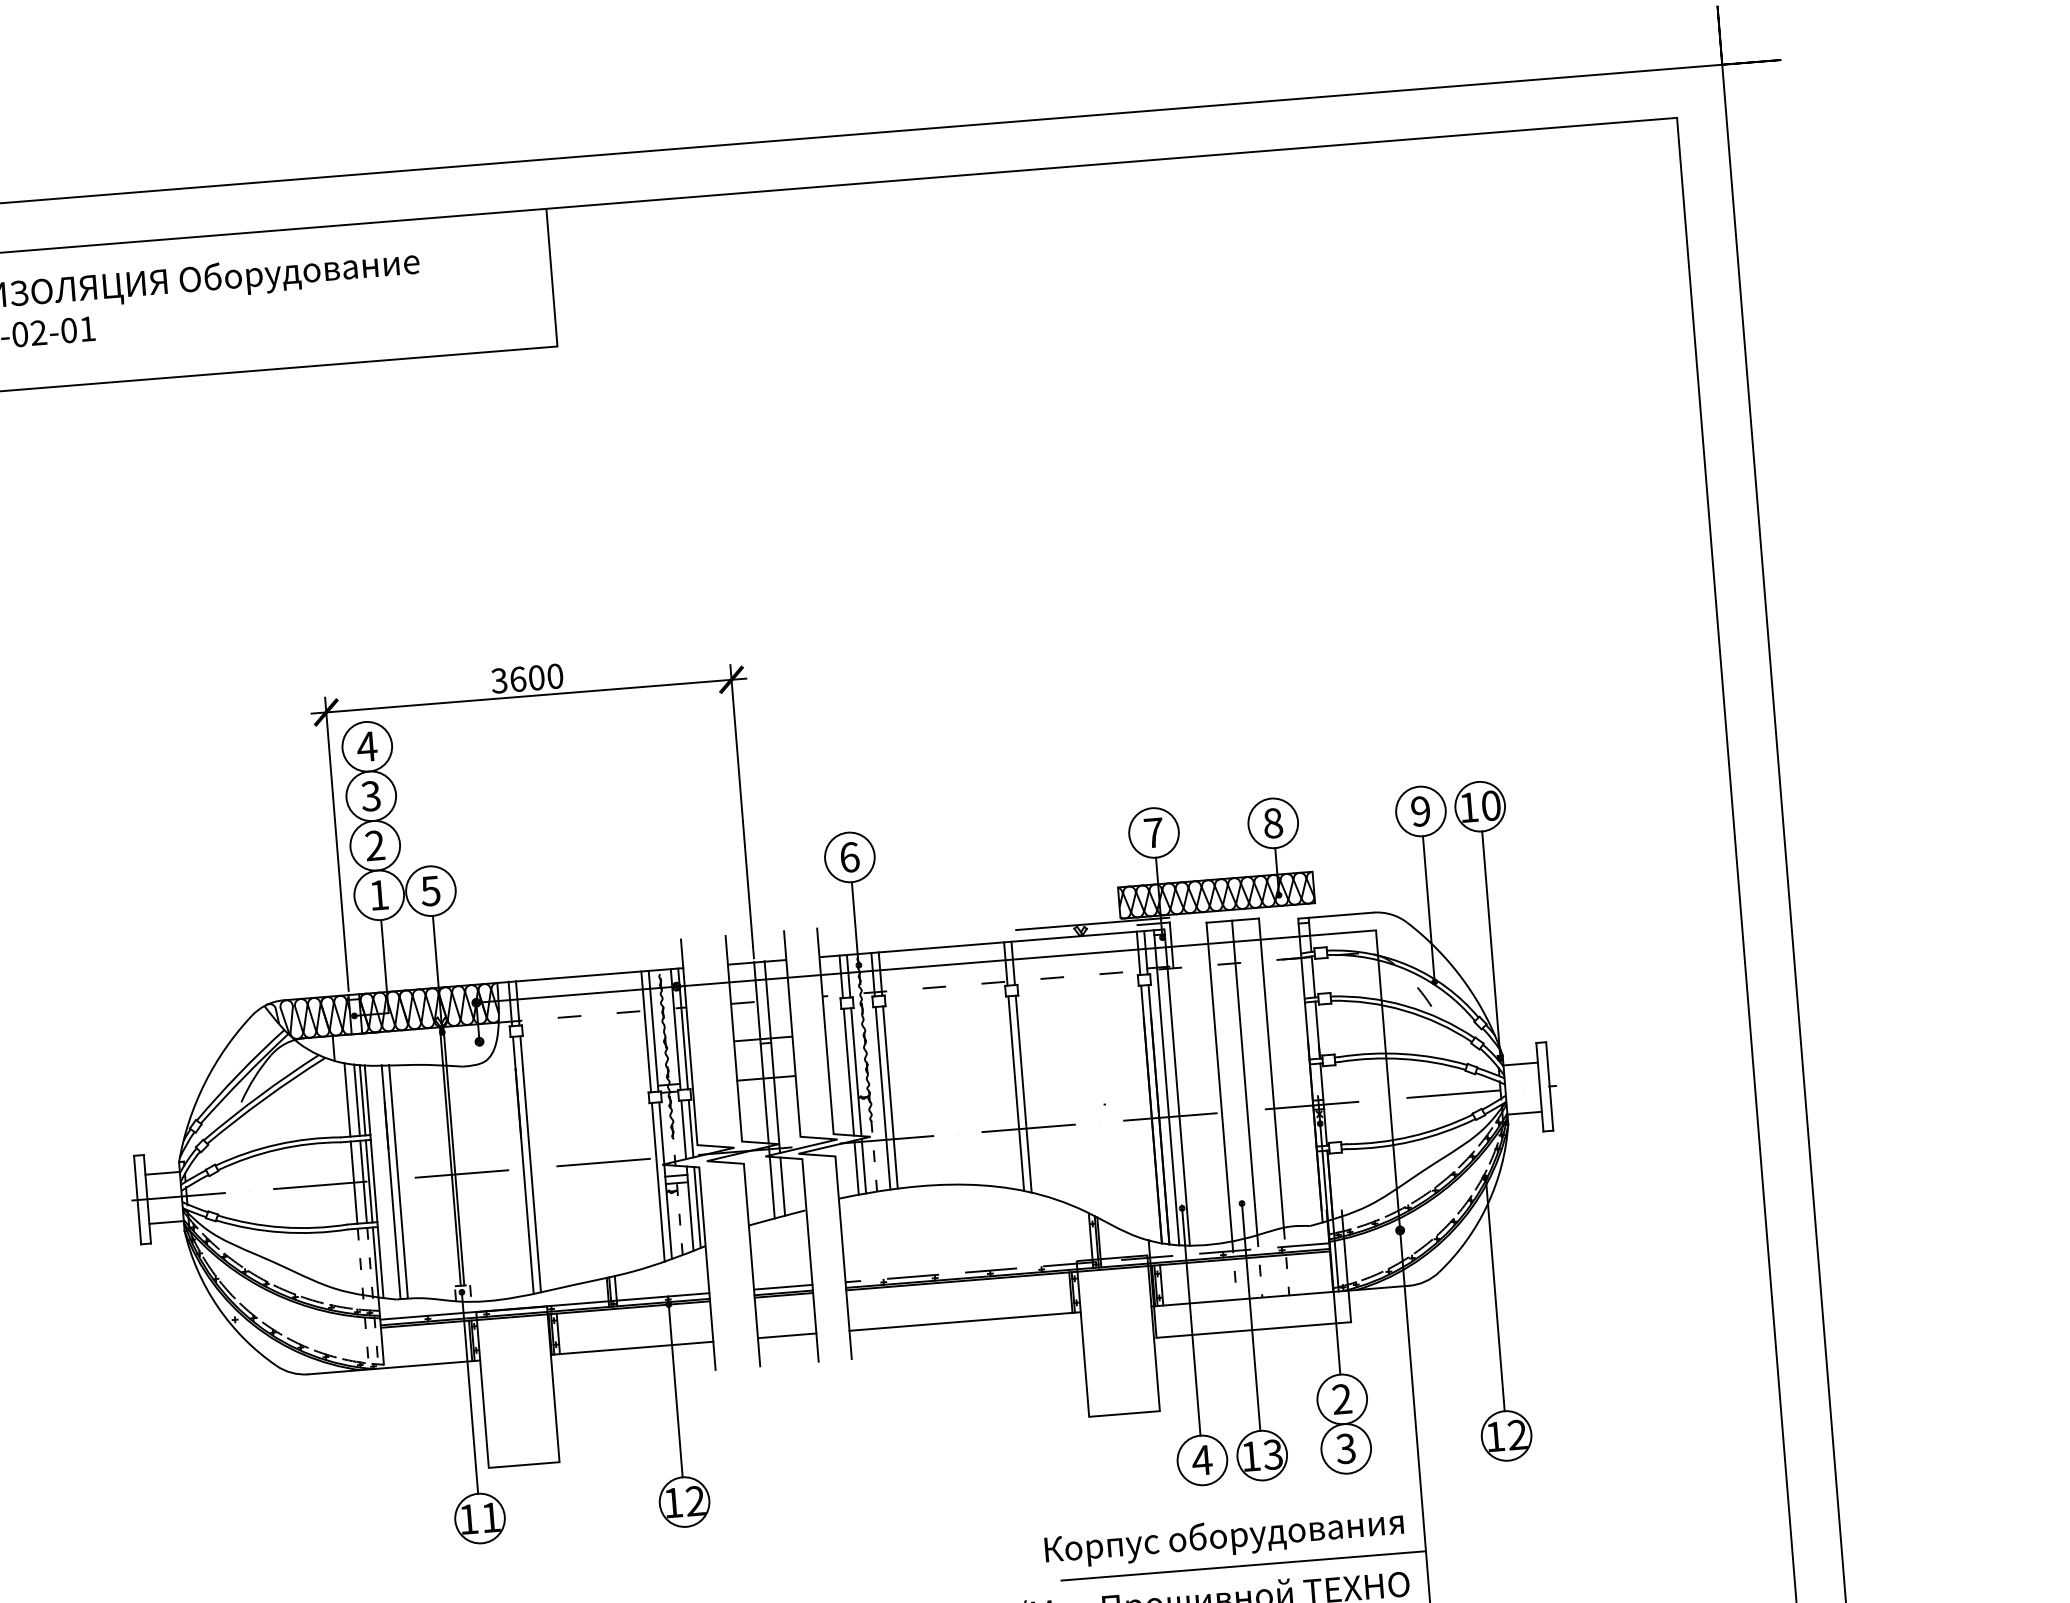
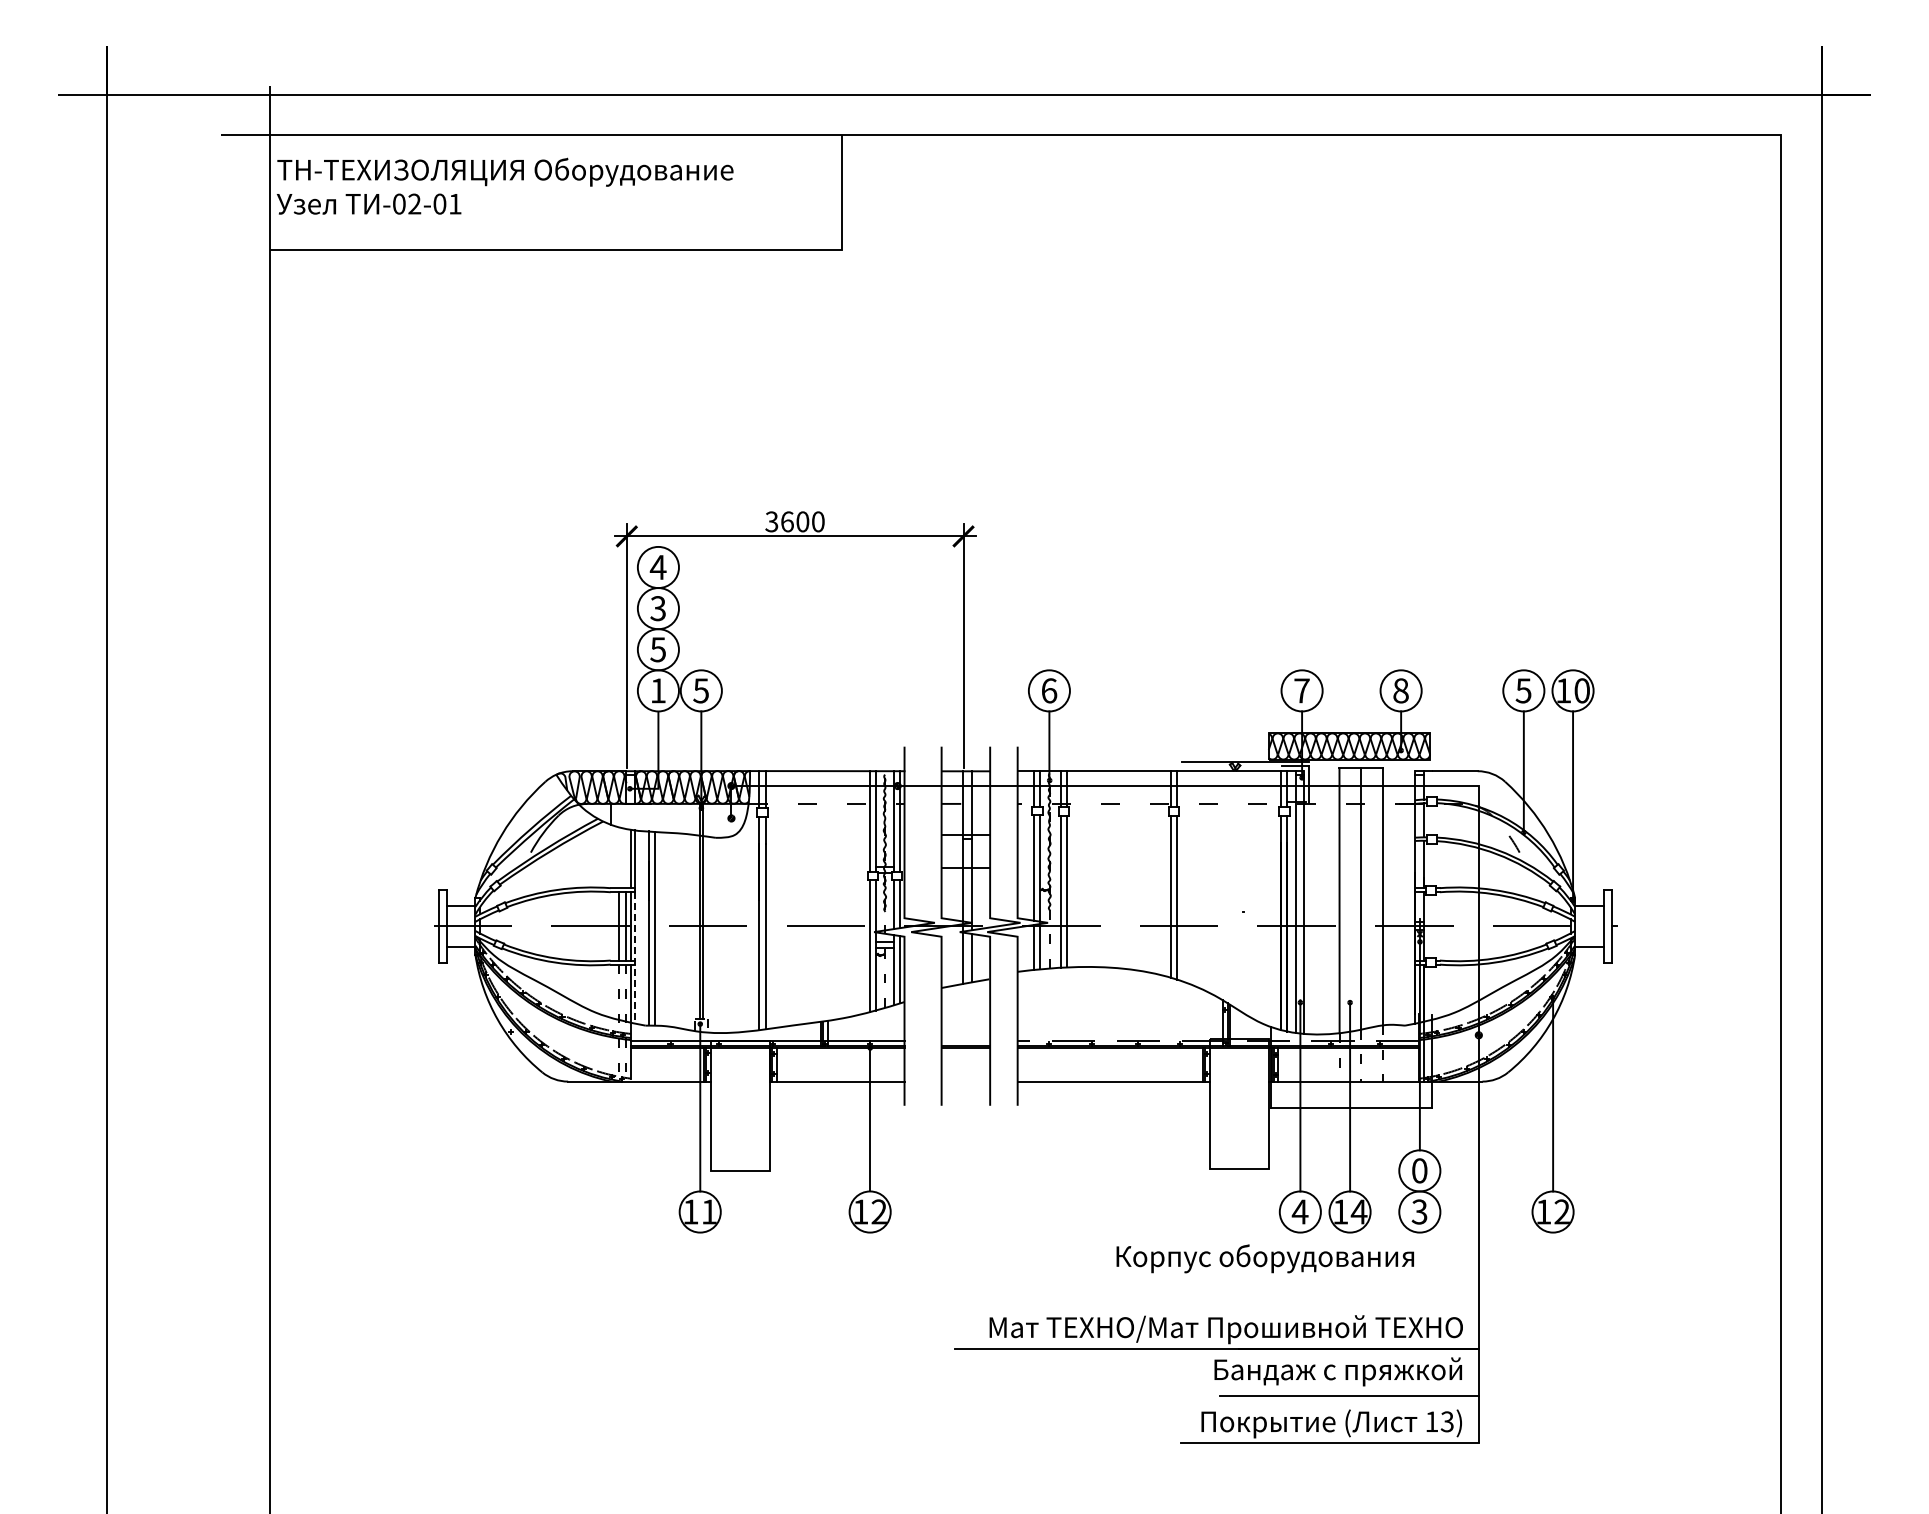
text: (1420, 811) -> (1523, 690), 9 -> 5
text: (374, 845) -> (657, 649), 2 -> 5
line: (347, 1099) -> (618, 857), removed
line: (357, 1100) -> (626, 858), removed
line: (377, 1218) -> (635, 957), solid -> dashed
line: (782, 1287) -> (965, 1041), removed
line: (786, 1335) -> (965, 1081), removed
text: (1341, 1398) -> (1419, 1170), 2 -> 0
text: (1272, 1454) -> (1358, 1211), 13 -> 14
text: (1223, 1538) -> (1264, 1258), moved
line: (1243, 1565) -> (1327, 1301), removed

